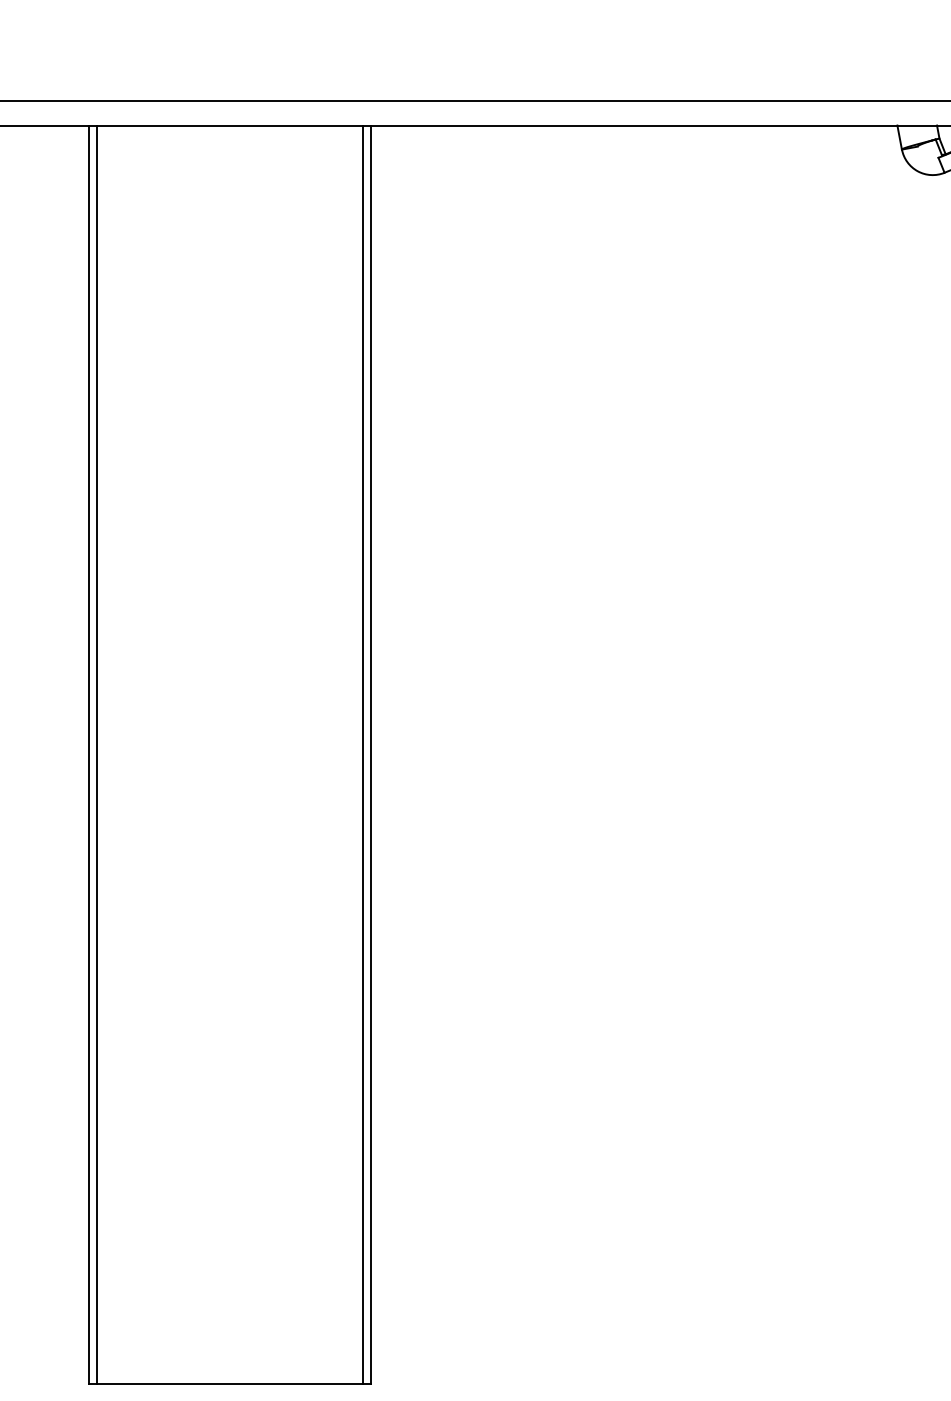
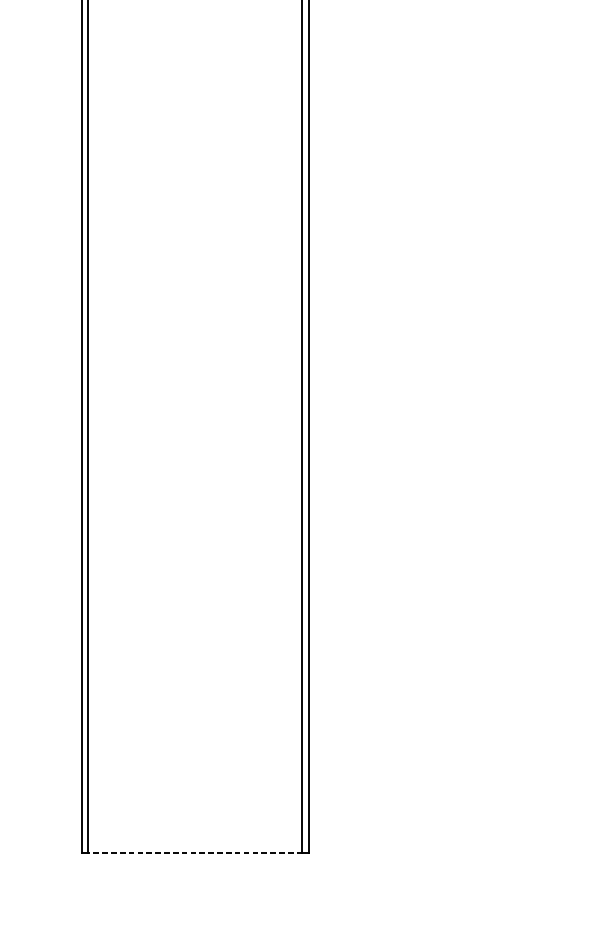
line: (229, 1384) -> (194, 853), solid -> dashed

